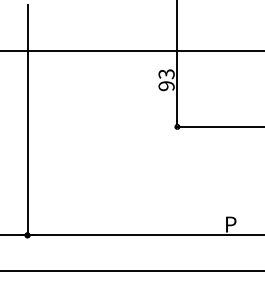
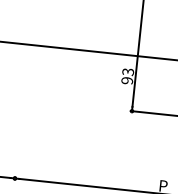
line: (27, 121) -> (23, 95), removed

